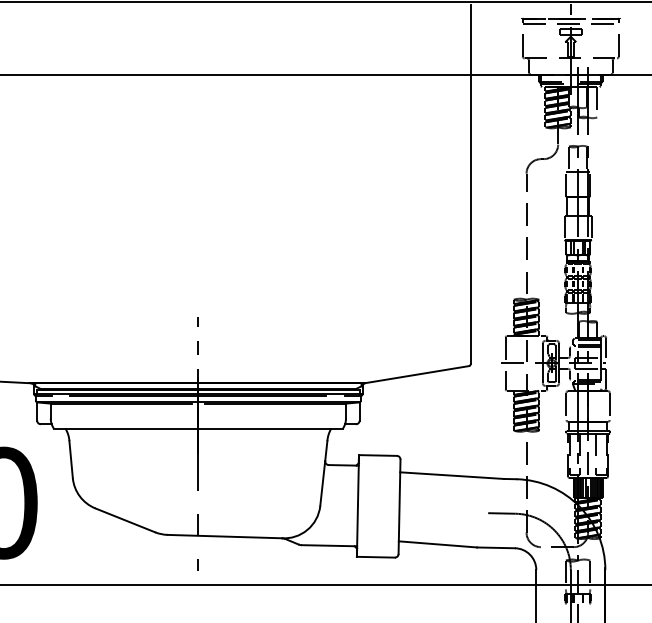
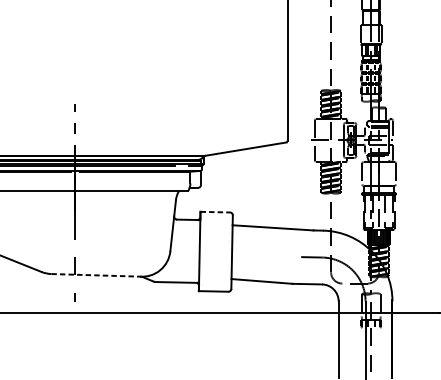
line: (377, 455) -> (214, 212), solid -> dashed
line: (225, 536) -> (96, 275), solid -> dashed

